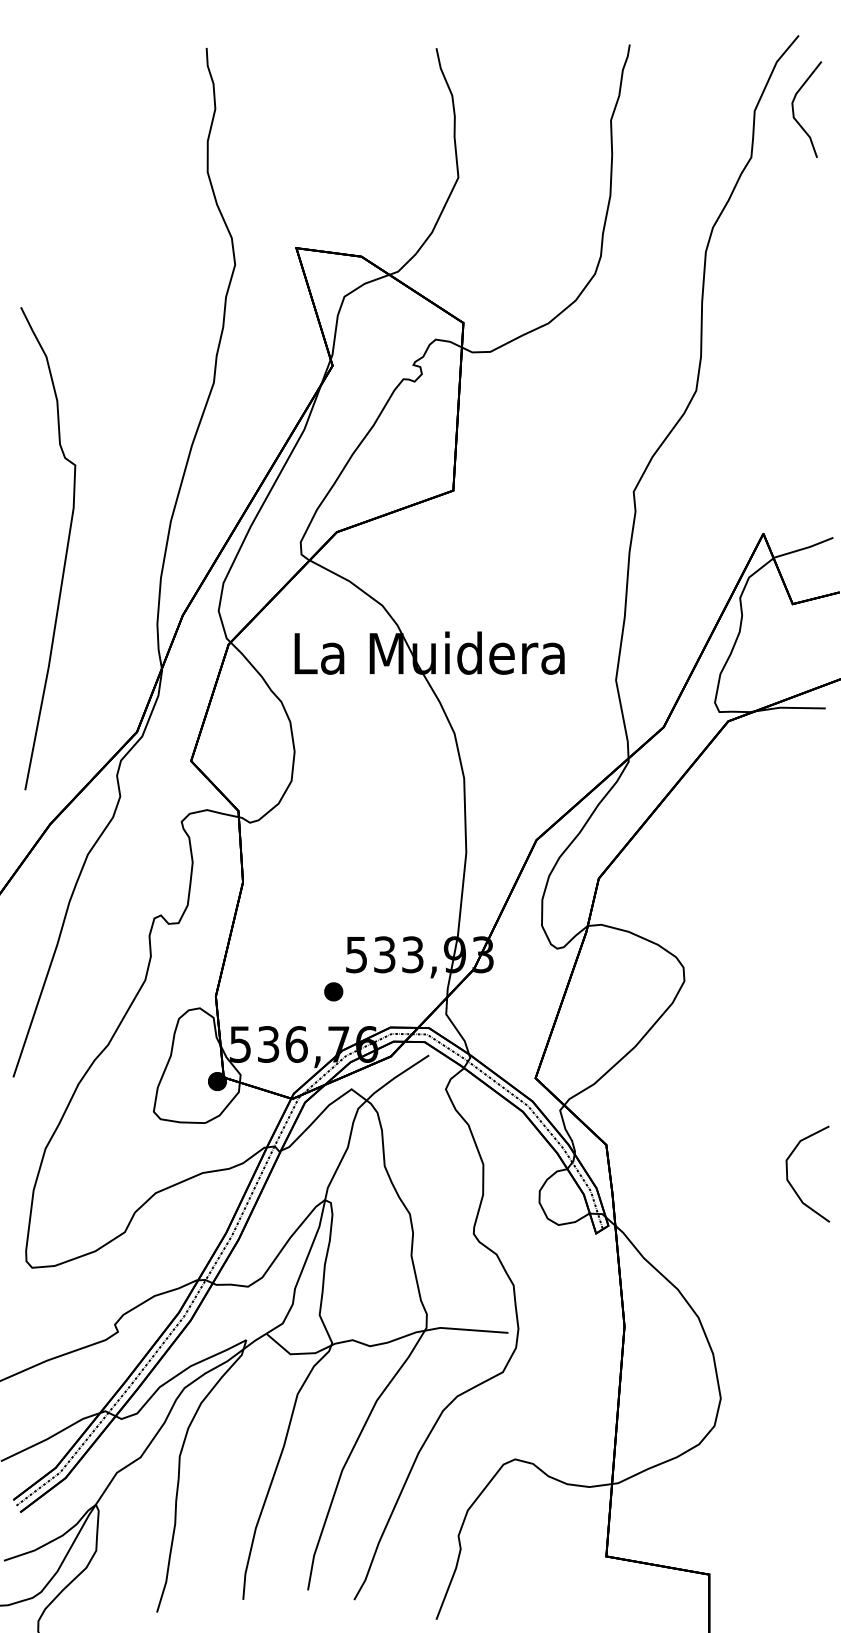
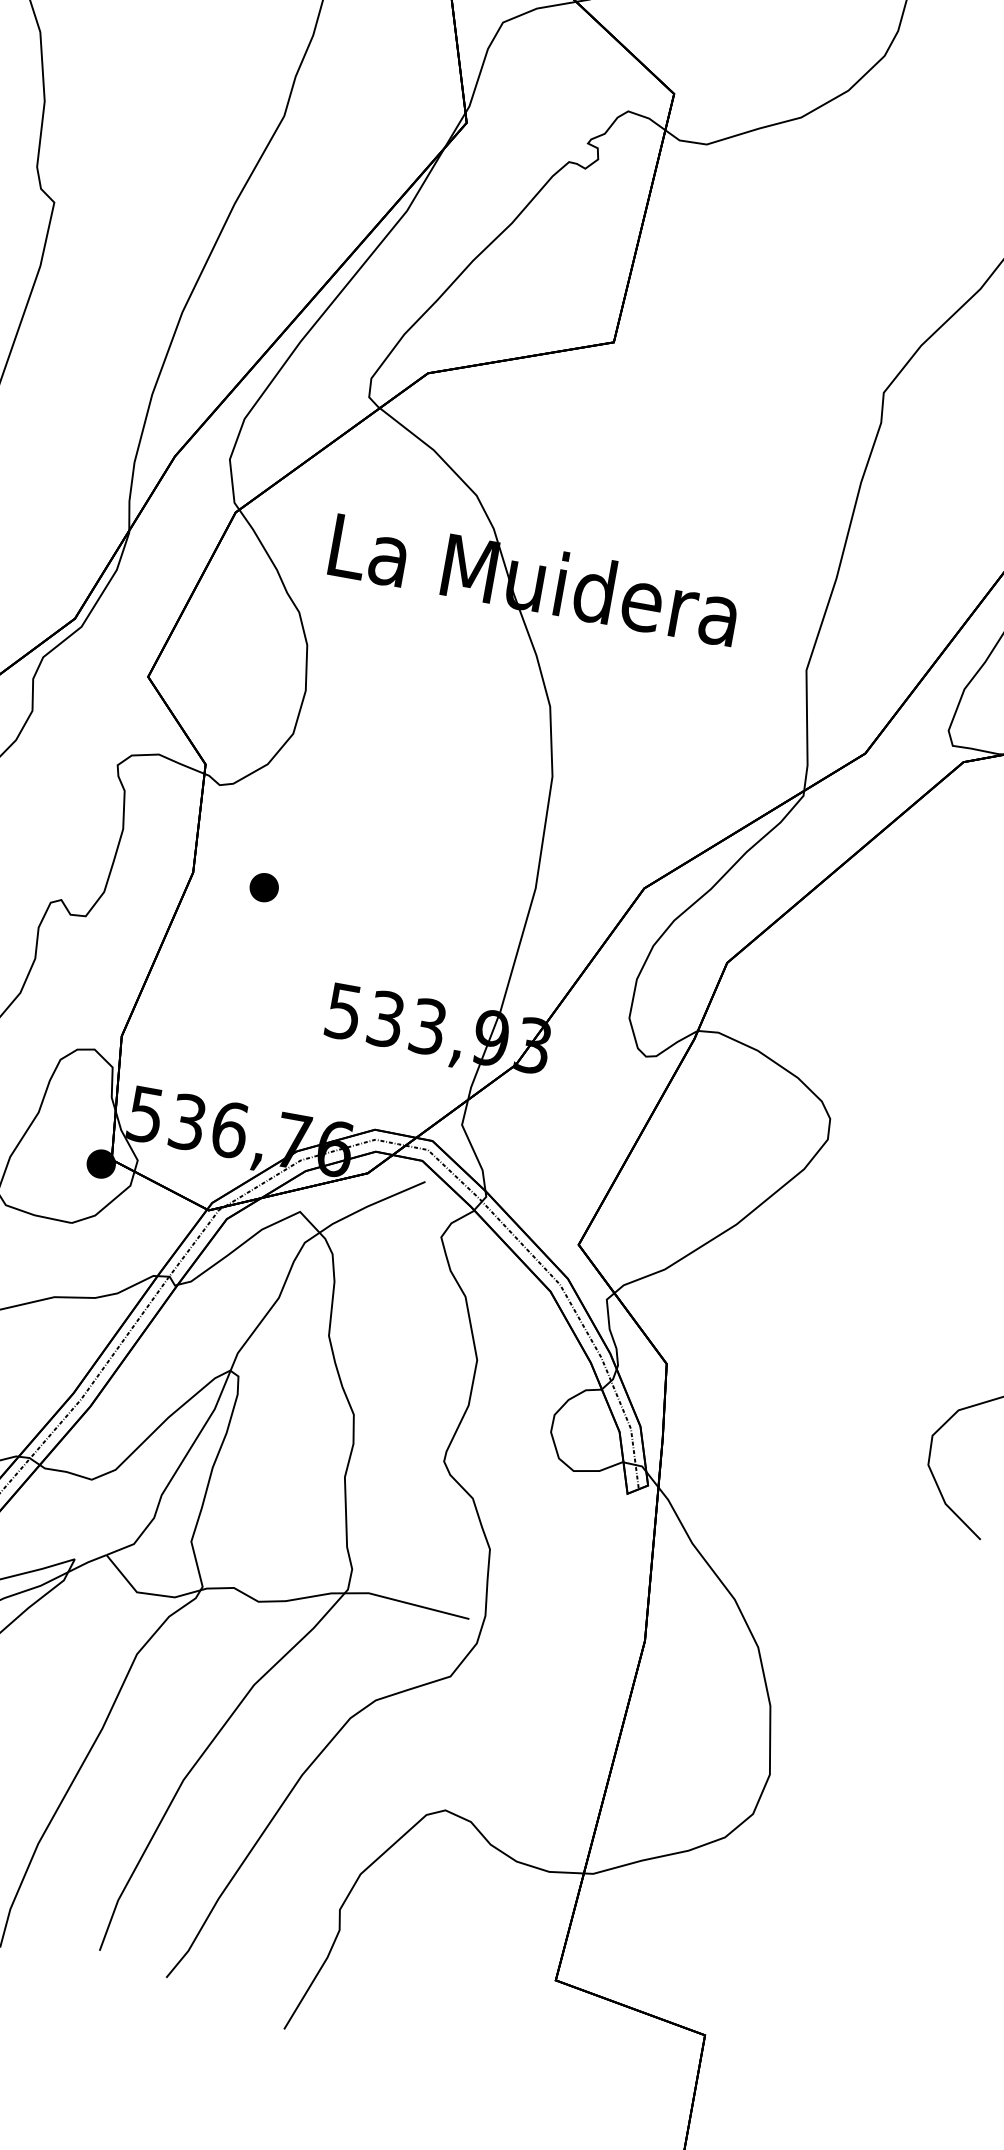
part: (333, 991) -> (264, 887), moved

